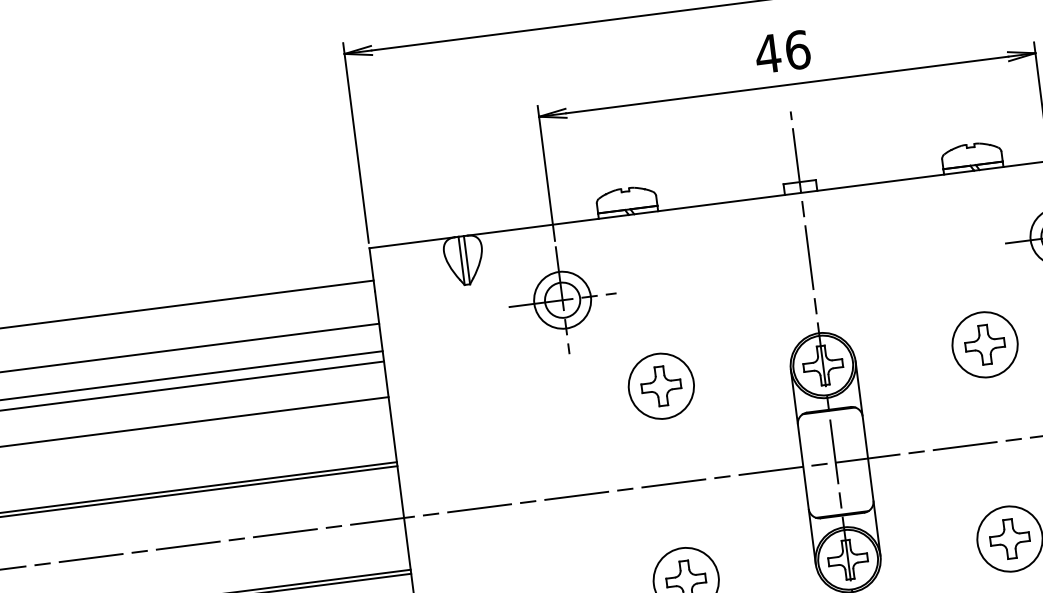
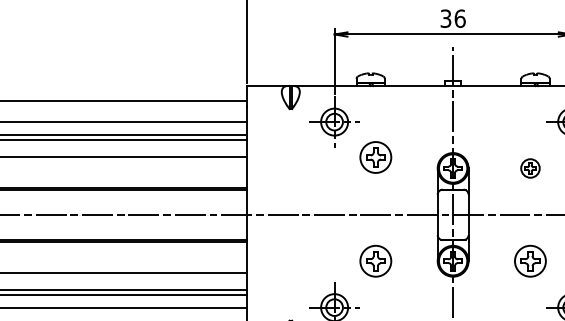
text: (767, 53) -> (445, 18), 46 -> 36
part: (985, 344) -> (530, 168), size x0.6
part: (660, 386) -> (375, 157), moved

